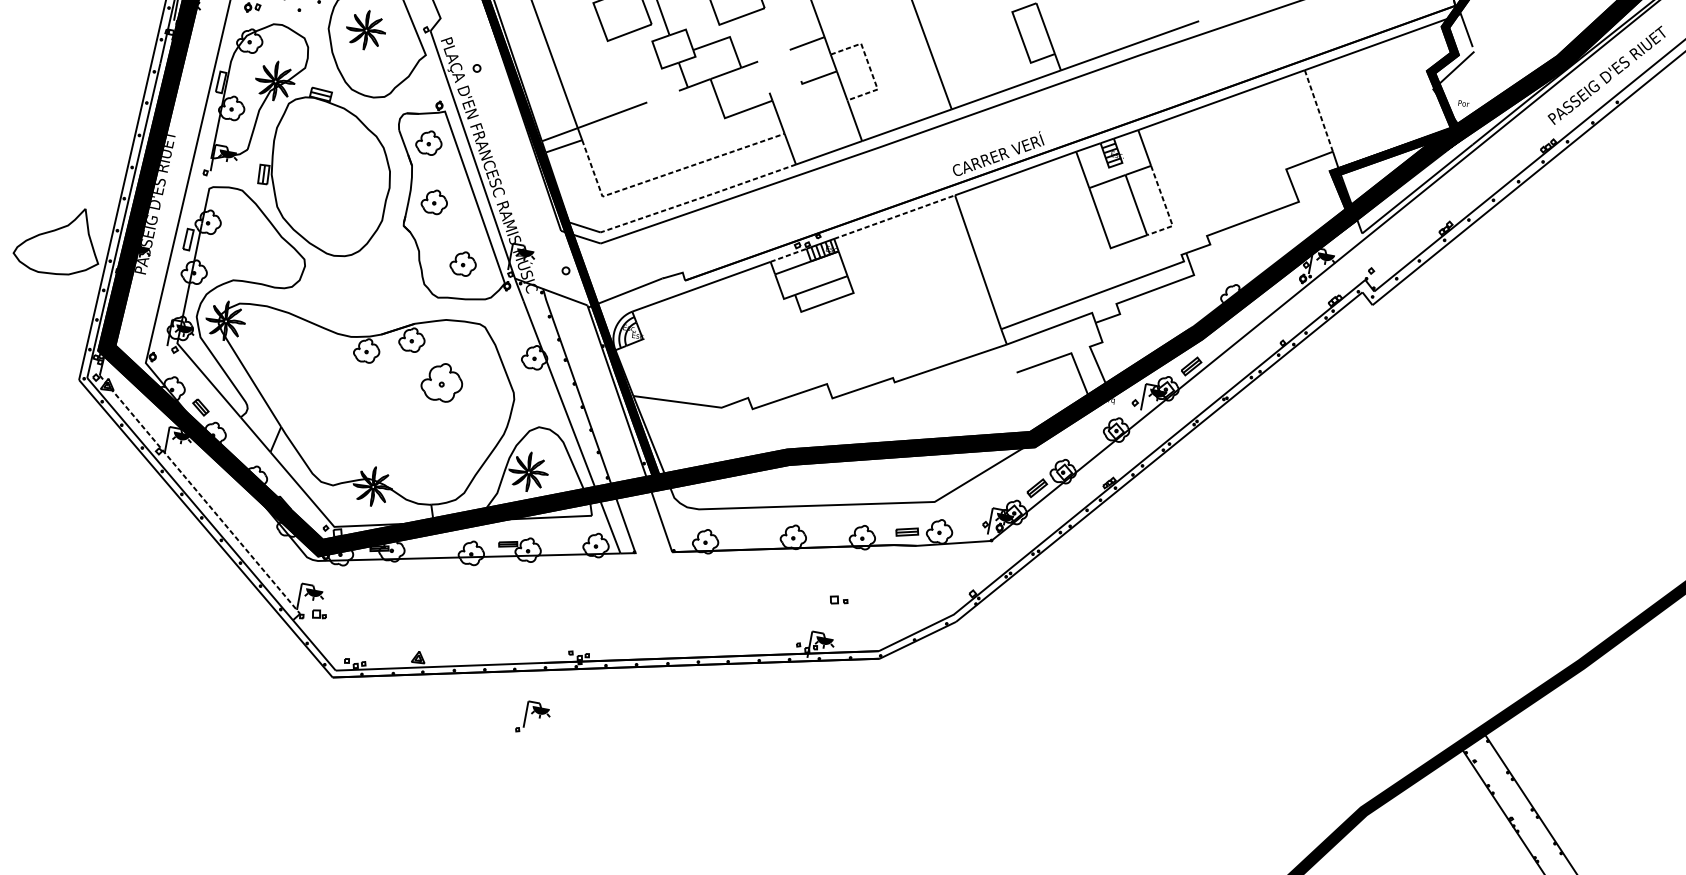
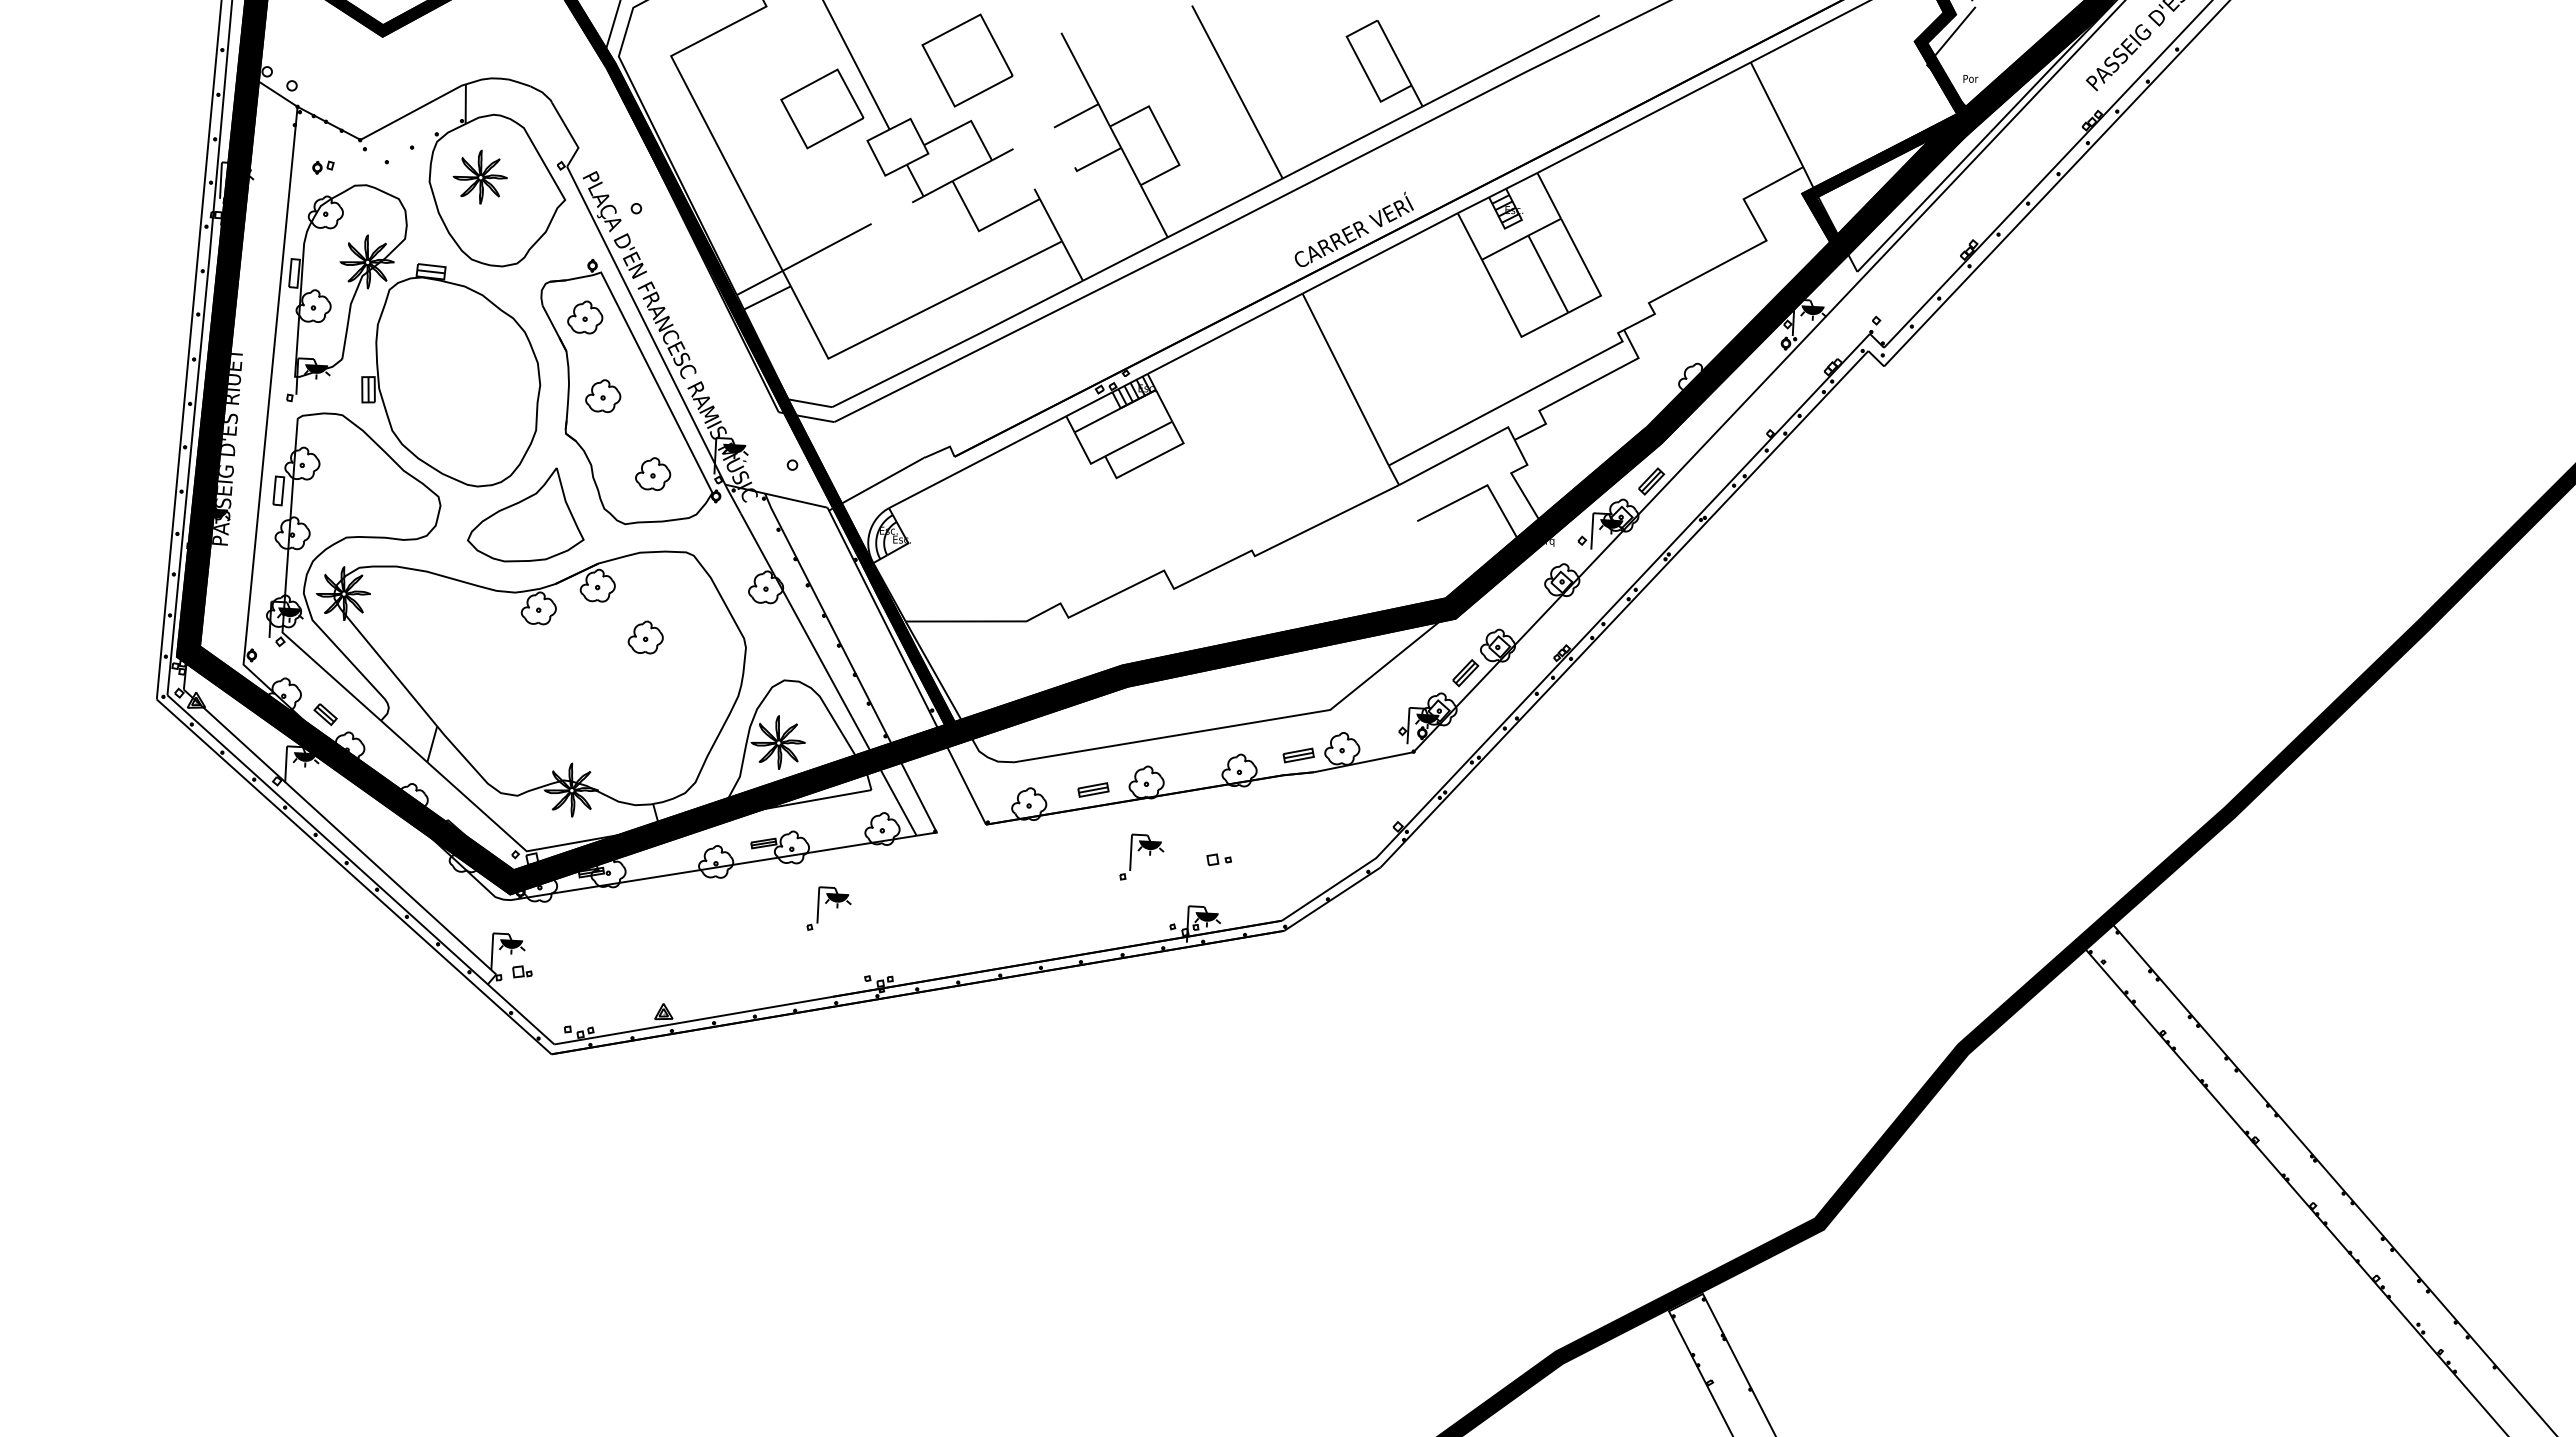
line: (869, 67) -> (1164, 136), dashed -> solid
line: (1319, 110) -> (1777, 114), dashed -> solid
line: (664, 175) -> (908, 318), dashed -> solid
line: (698, 198) -> (957, 344), dashed -> solid
line: (1167, 209) -> (1590, 274), dashed -> solid
line: (894, 216) -> (1225, 333), dashed -> solid
part: (58, 239) -> (525, 514), moved
line: (788, 255) -> (1089, 404), dashed -> solid
part: (441, 382) -> (645, 637), size x0.62
line: (200, 495) -> (340, 832), dashed -> solid
part: (754, 536) -> (1093, 789), added
part: (782, 590) -> (1141, 856), added
part: (533, 717) -> (828, 908), moved

